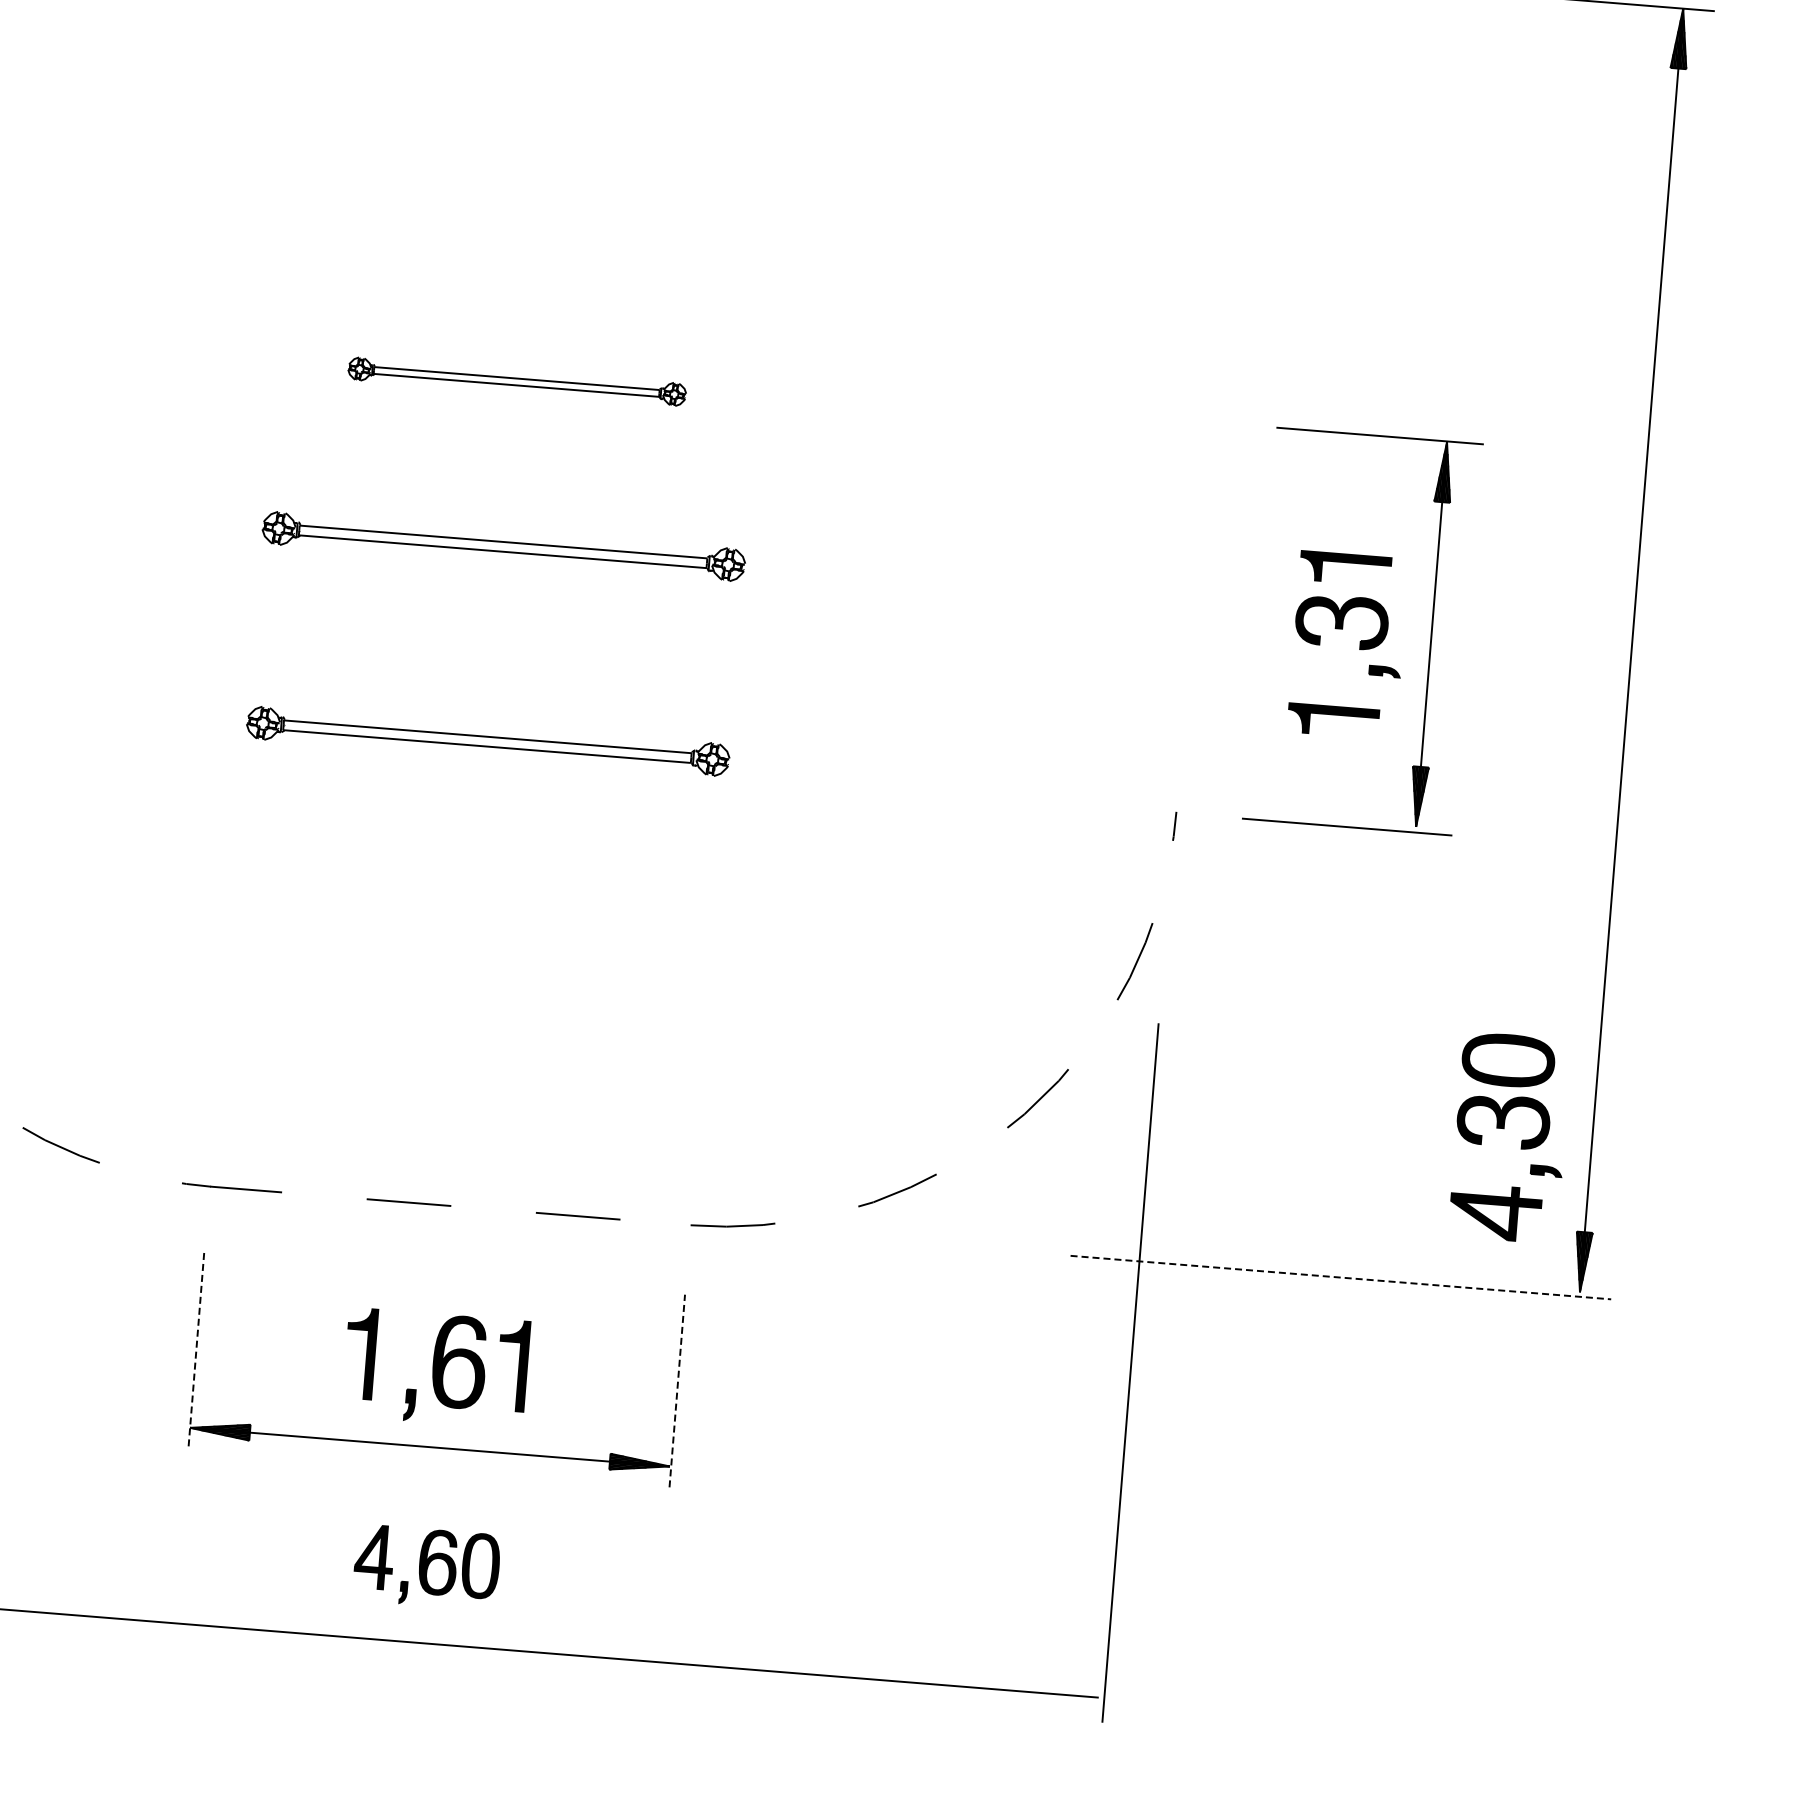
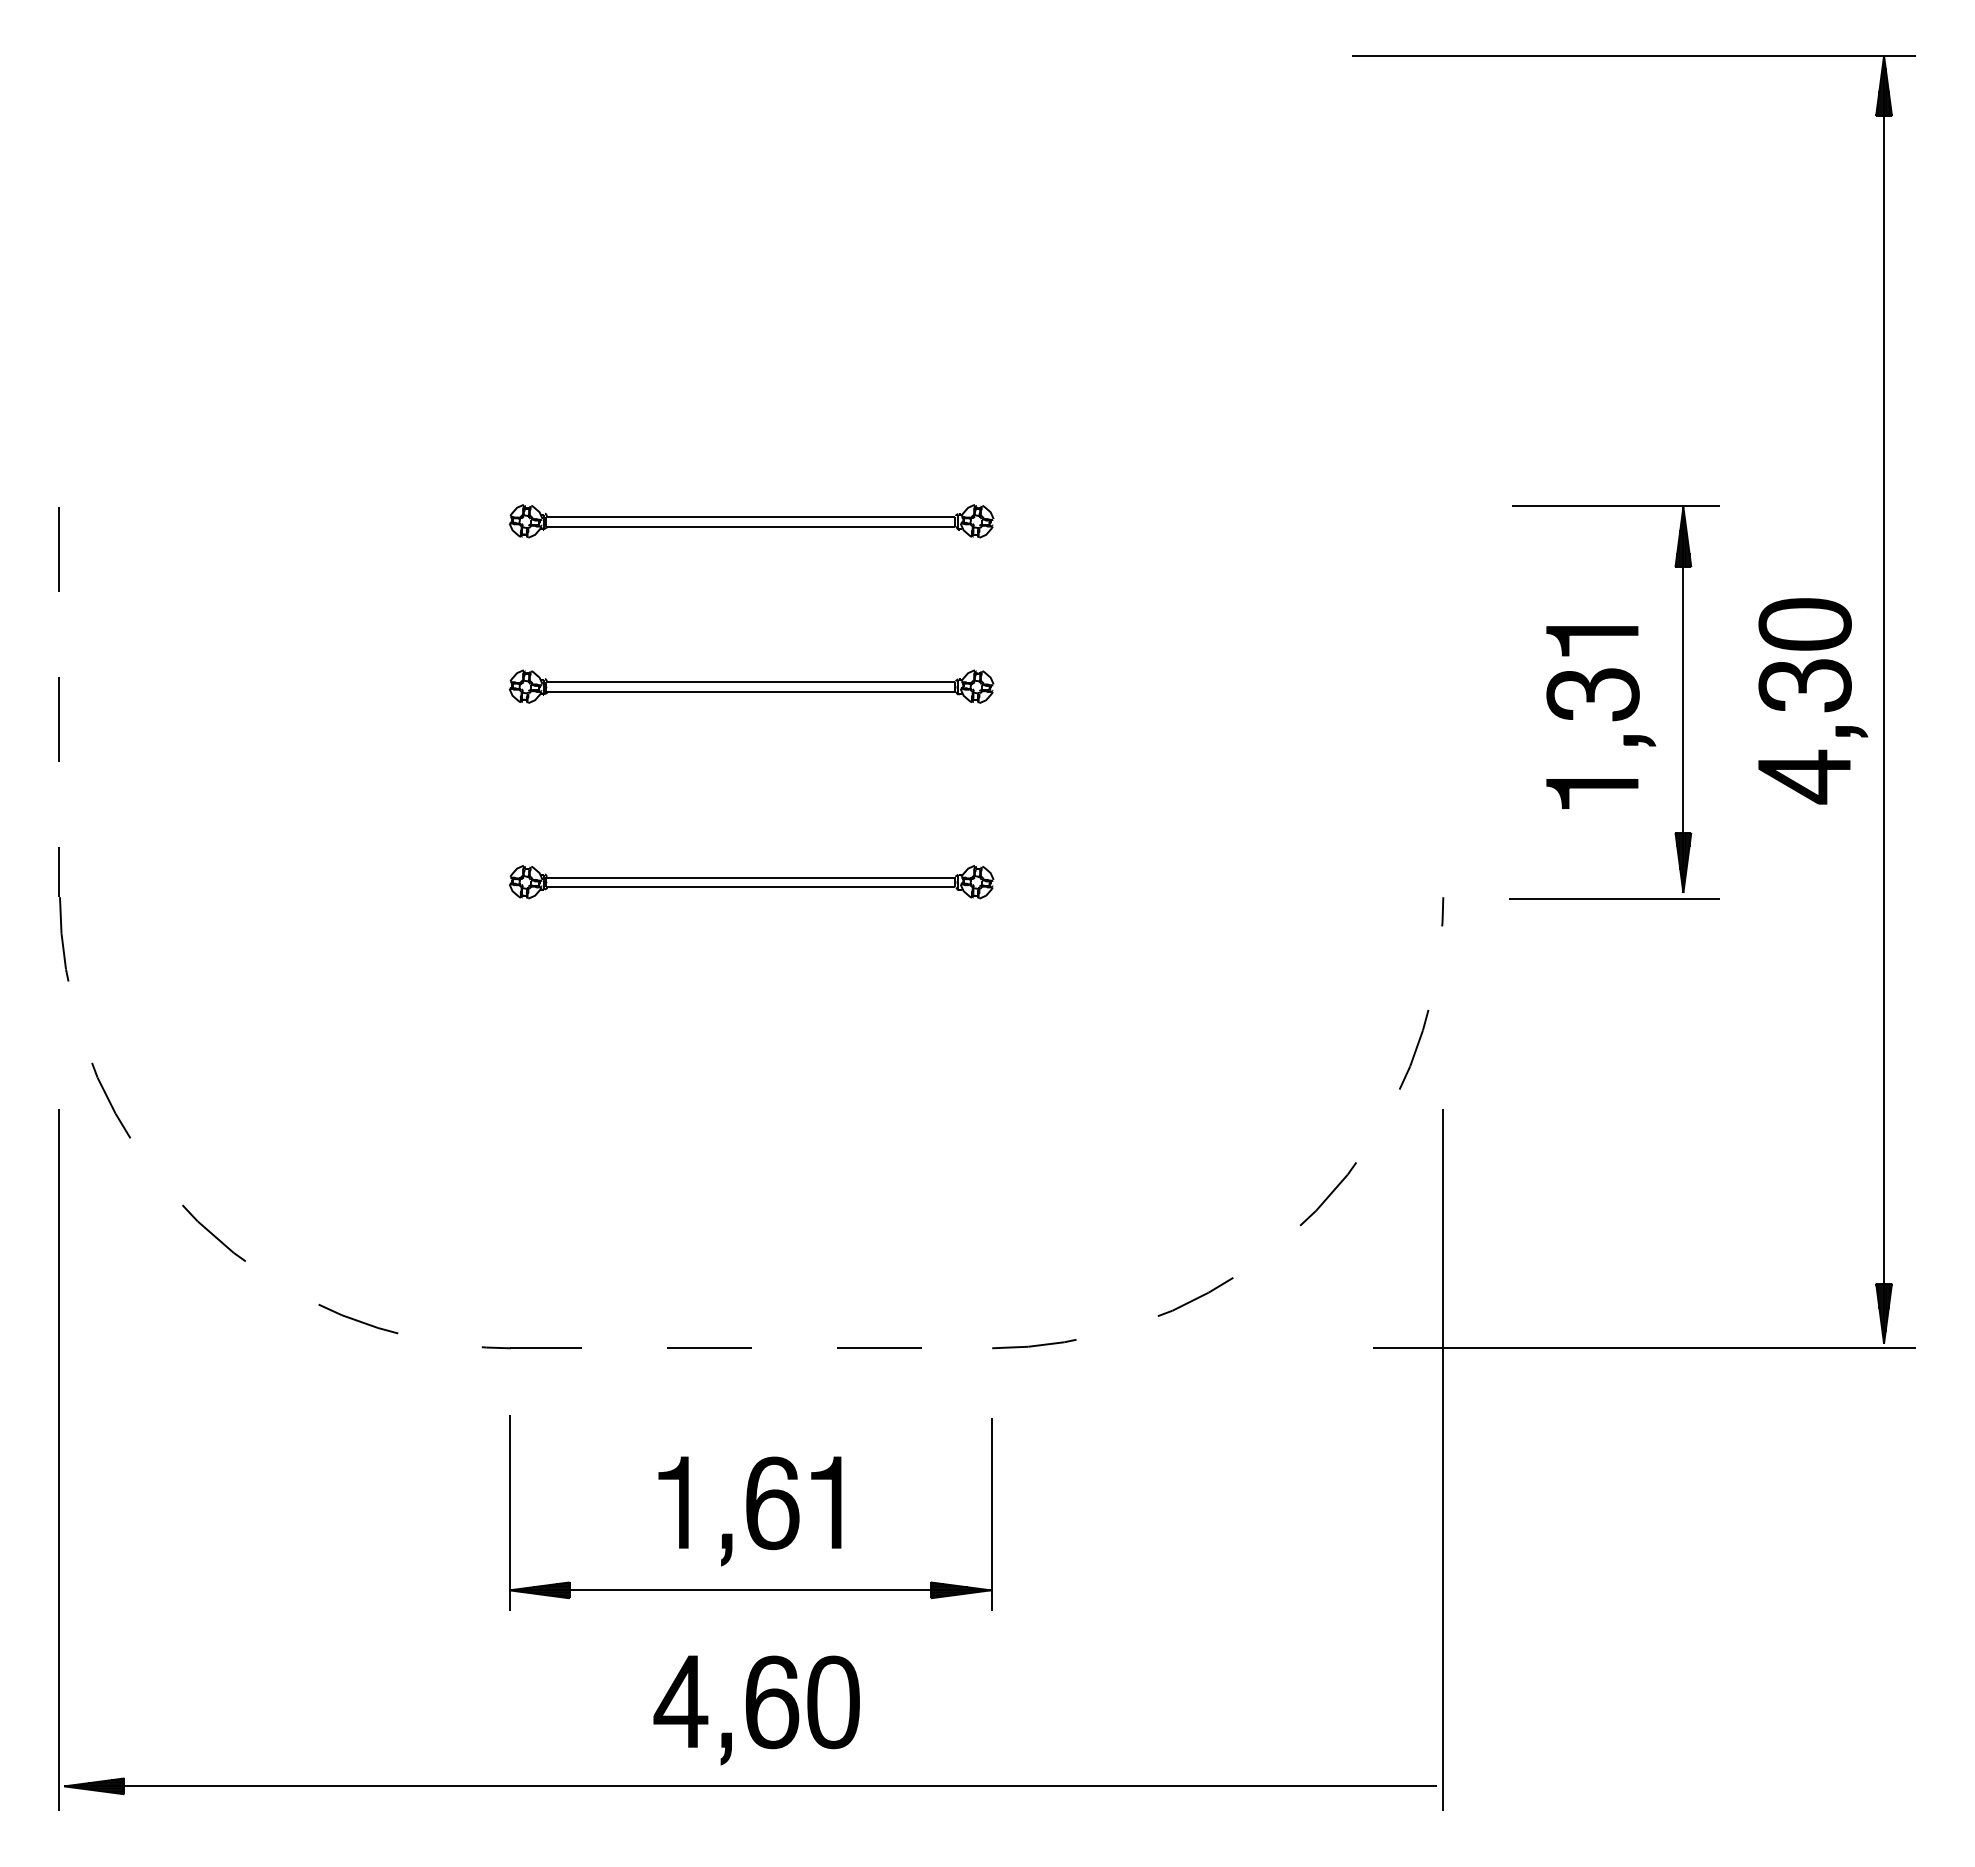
part: (517, 381) -> (751, 521), size x1.43
part: (1504, 1129) -> (1806, 693), moved
line: (1341, 1277) -> (1645, 1348), dashed -> solid
line: (196, 1351) -> (509, 1513), dashed -> solid
line: (677, 1390) -> (992, 1514), dashed -> solid
part: (426, 1567) -> (756, 1710), size x1.43

